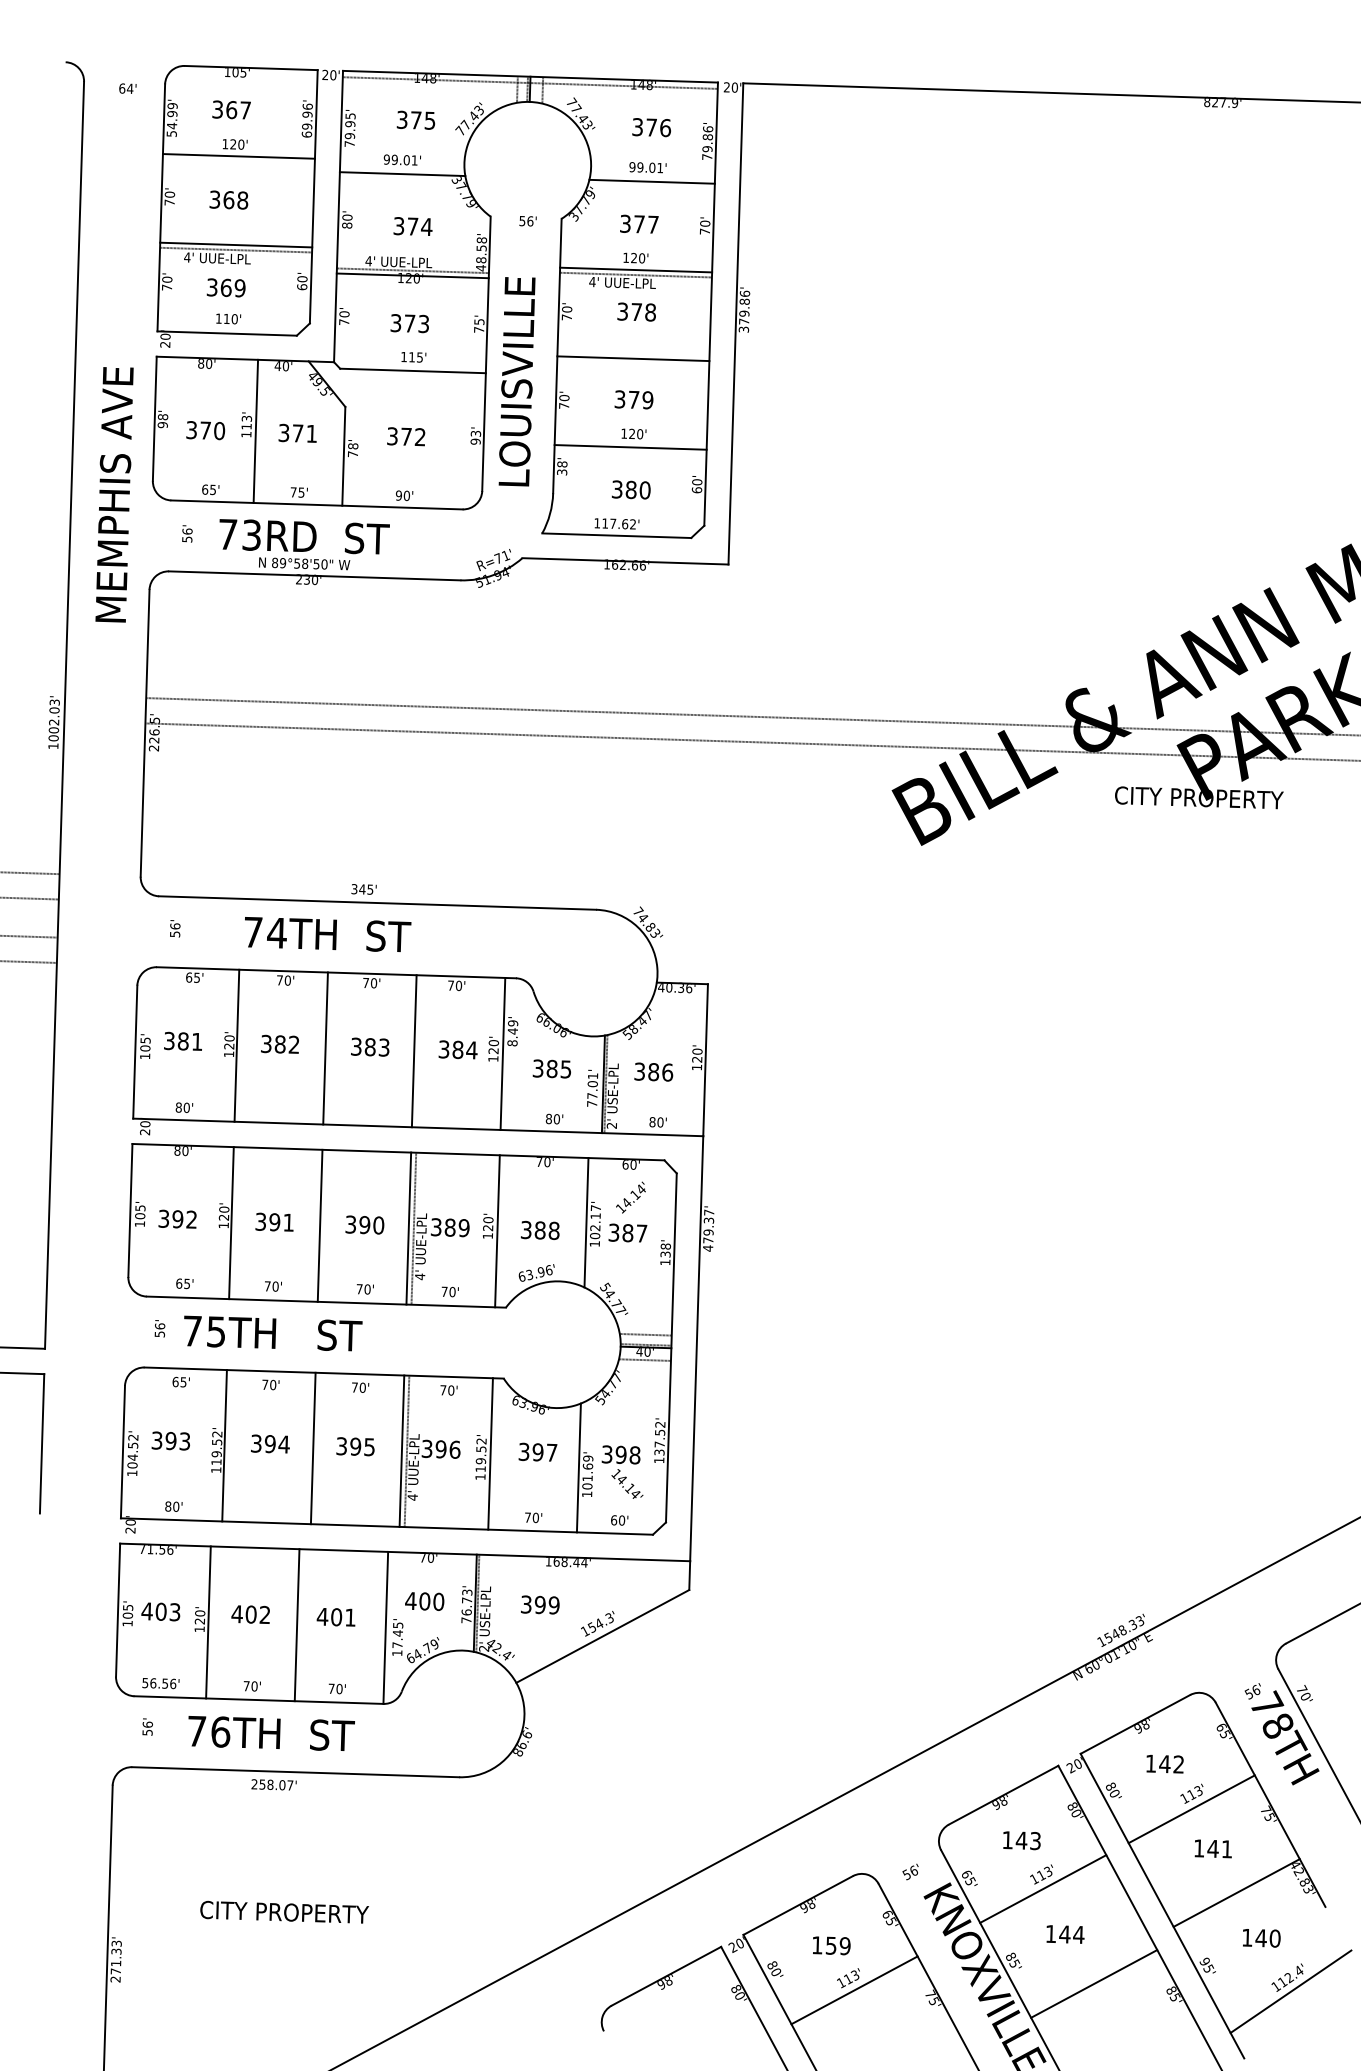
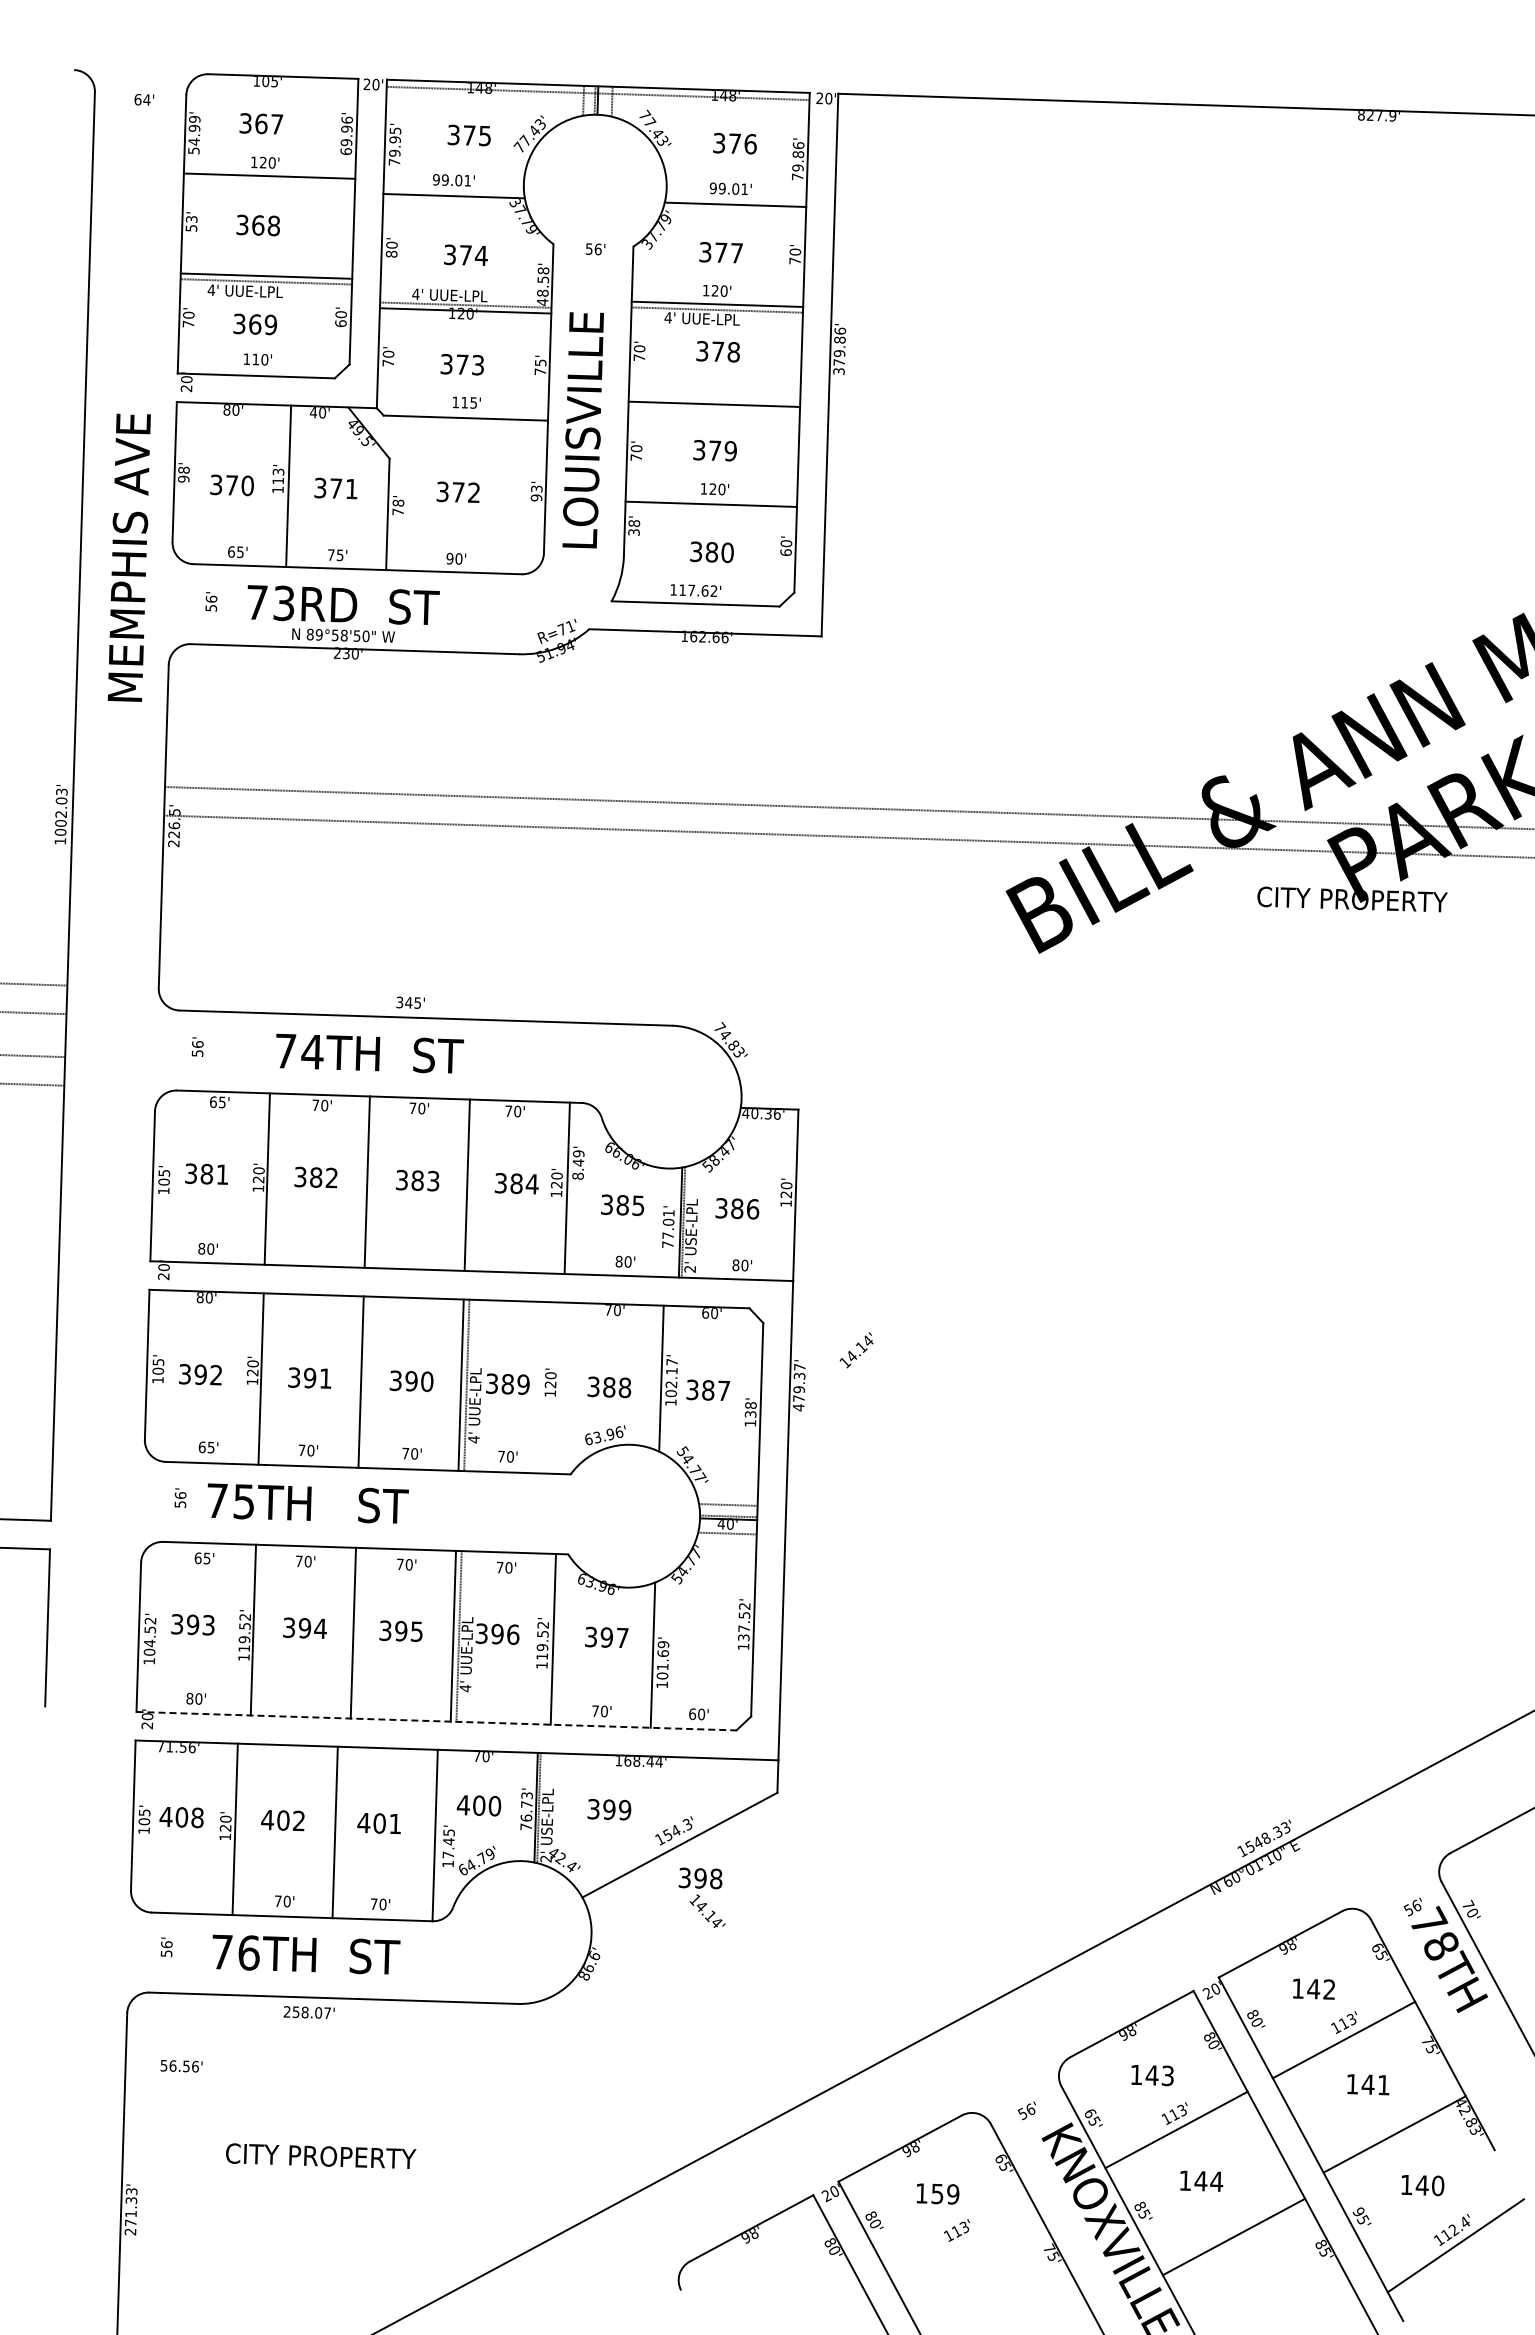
text: (169, 198) -> (191, 223), 70' -> 53'
text: (630, 1197) -> (856, 1350), moved
line: (496, 1231) -> (560, 1388), removed
text: (621, 1471) -> (701, 1897), moved
line: (386, 1526) -> (436, 1721), solid -> dashed
text: (175, 1611) -> (197, 1817), 403 -> 408
text: (160, 1683) -> (181, 2066), moved
line: (854, 1990) -> (963, 2244), removed

